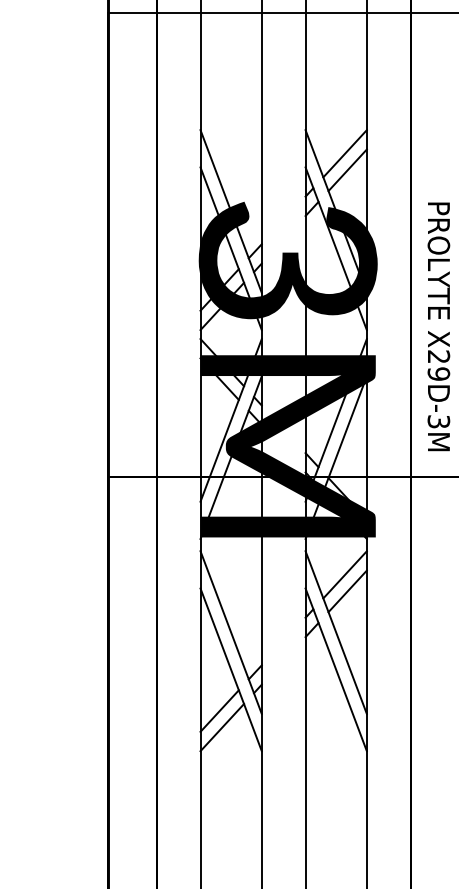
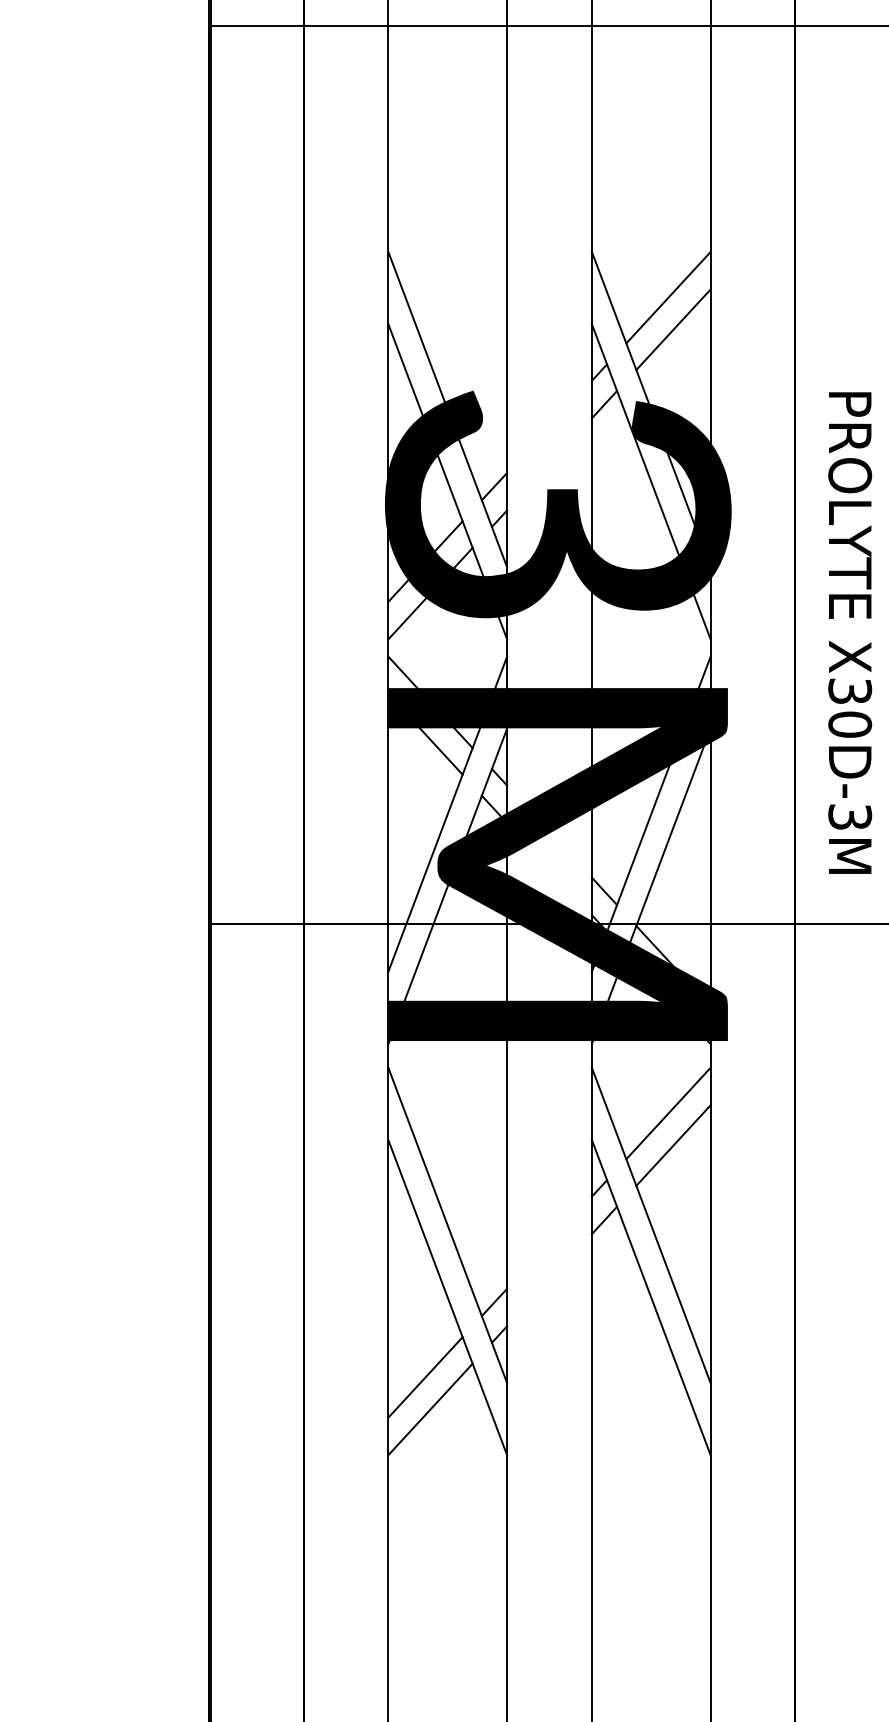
text: (438, 365) -> (849, 707), X29D-3M -> X30D-3M

